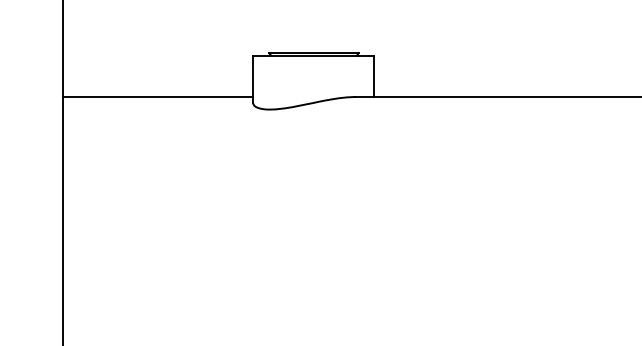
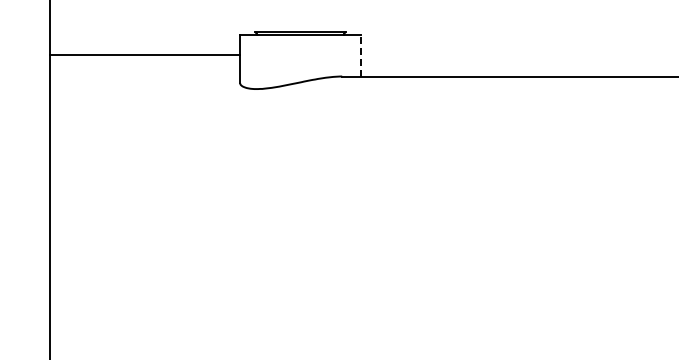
line: (374, 77) -> (361, 56), solid -> dashed
line: (157, 97) -> (144, 54), moved

